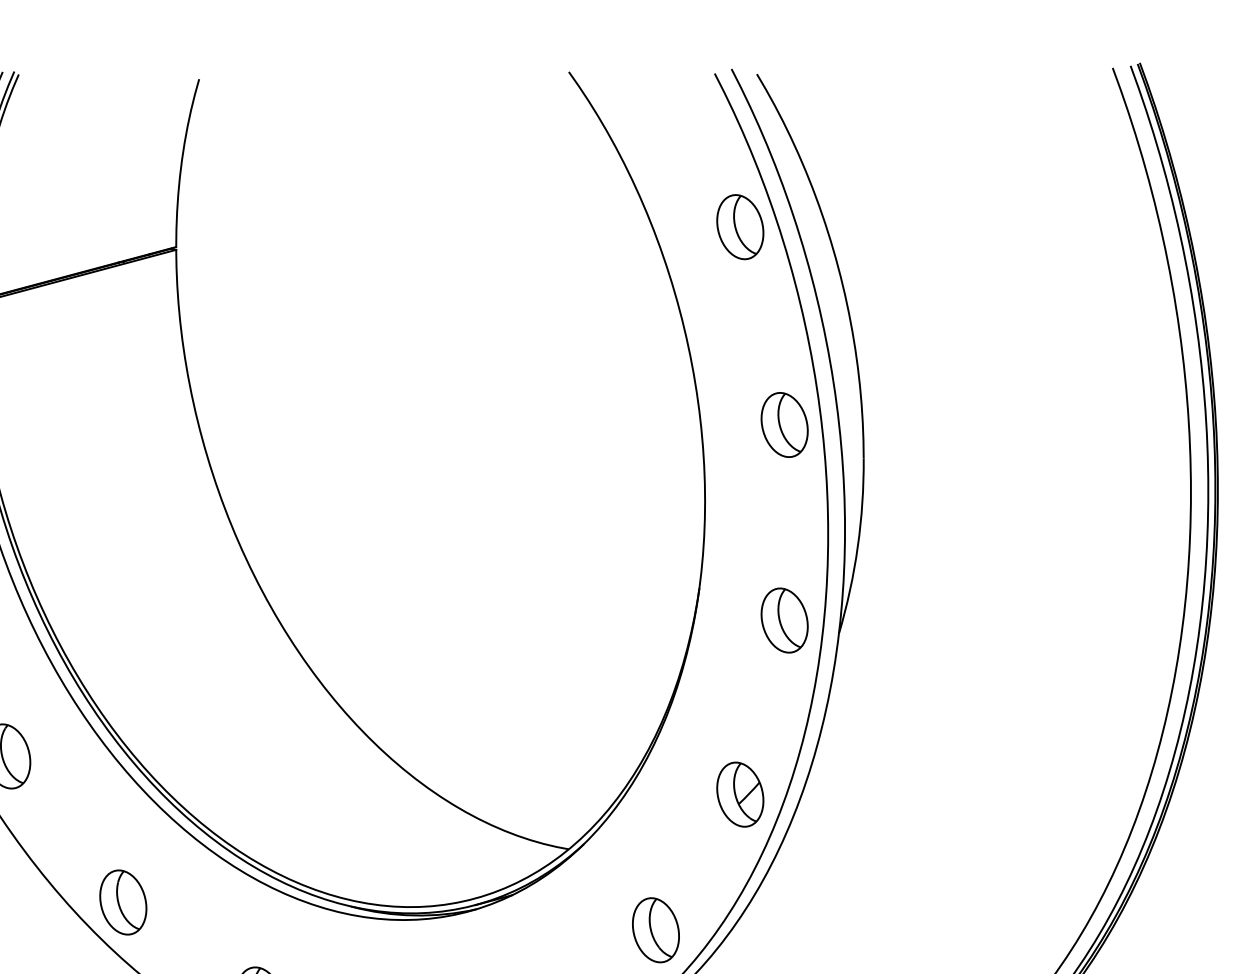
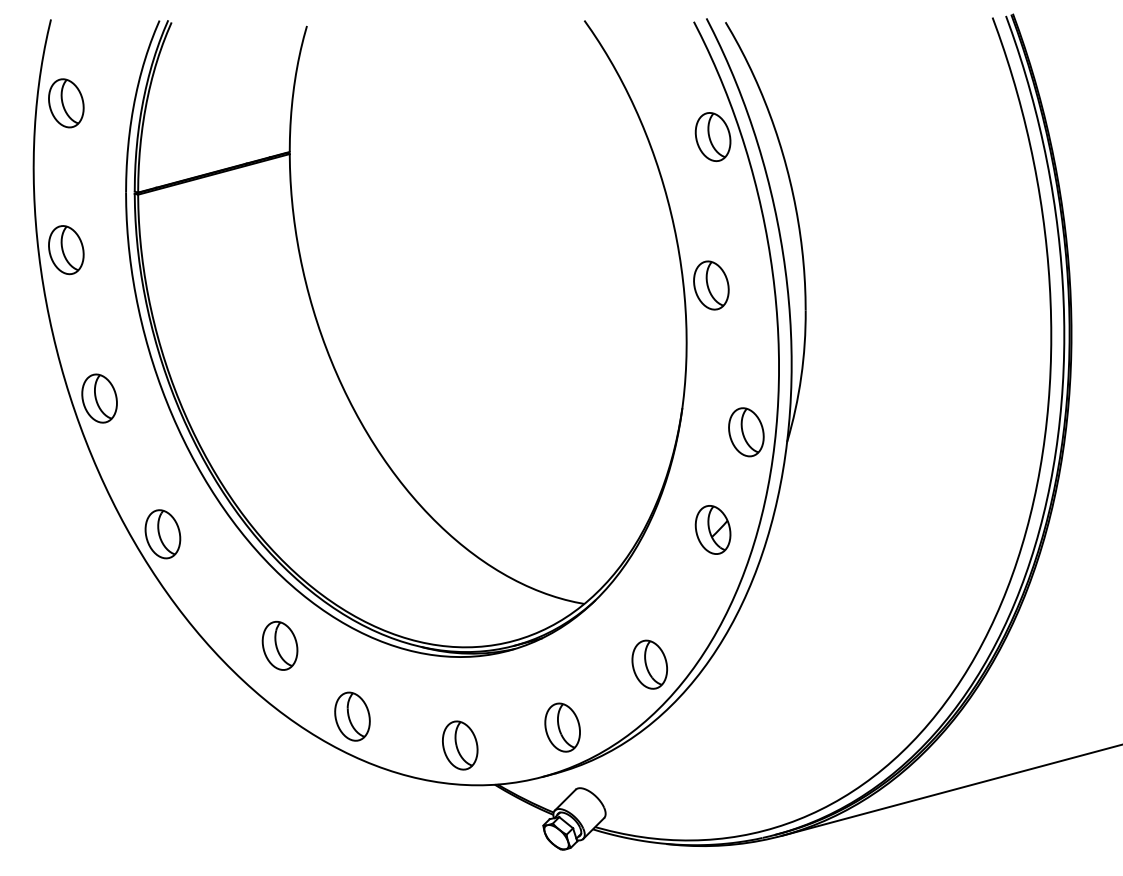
part: (784, 424) -> (711, 285), moved
part: (739, 794) -> (712, 529), moved
part: (122, 901) -> (279, 645), moved

